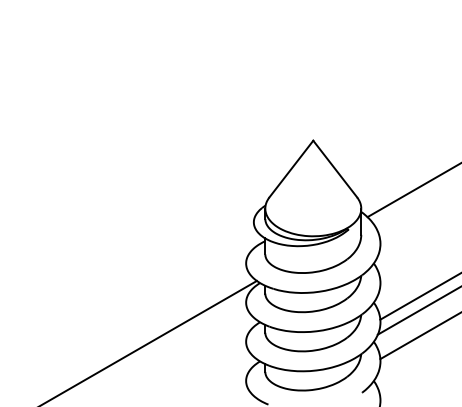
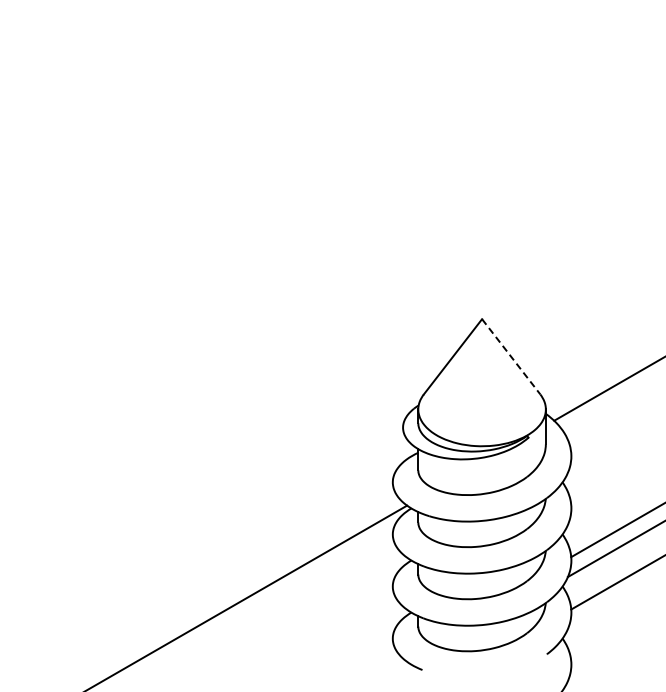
line: (335, 168) -> (511, 356), solid -> dashed

